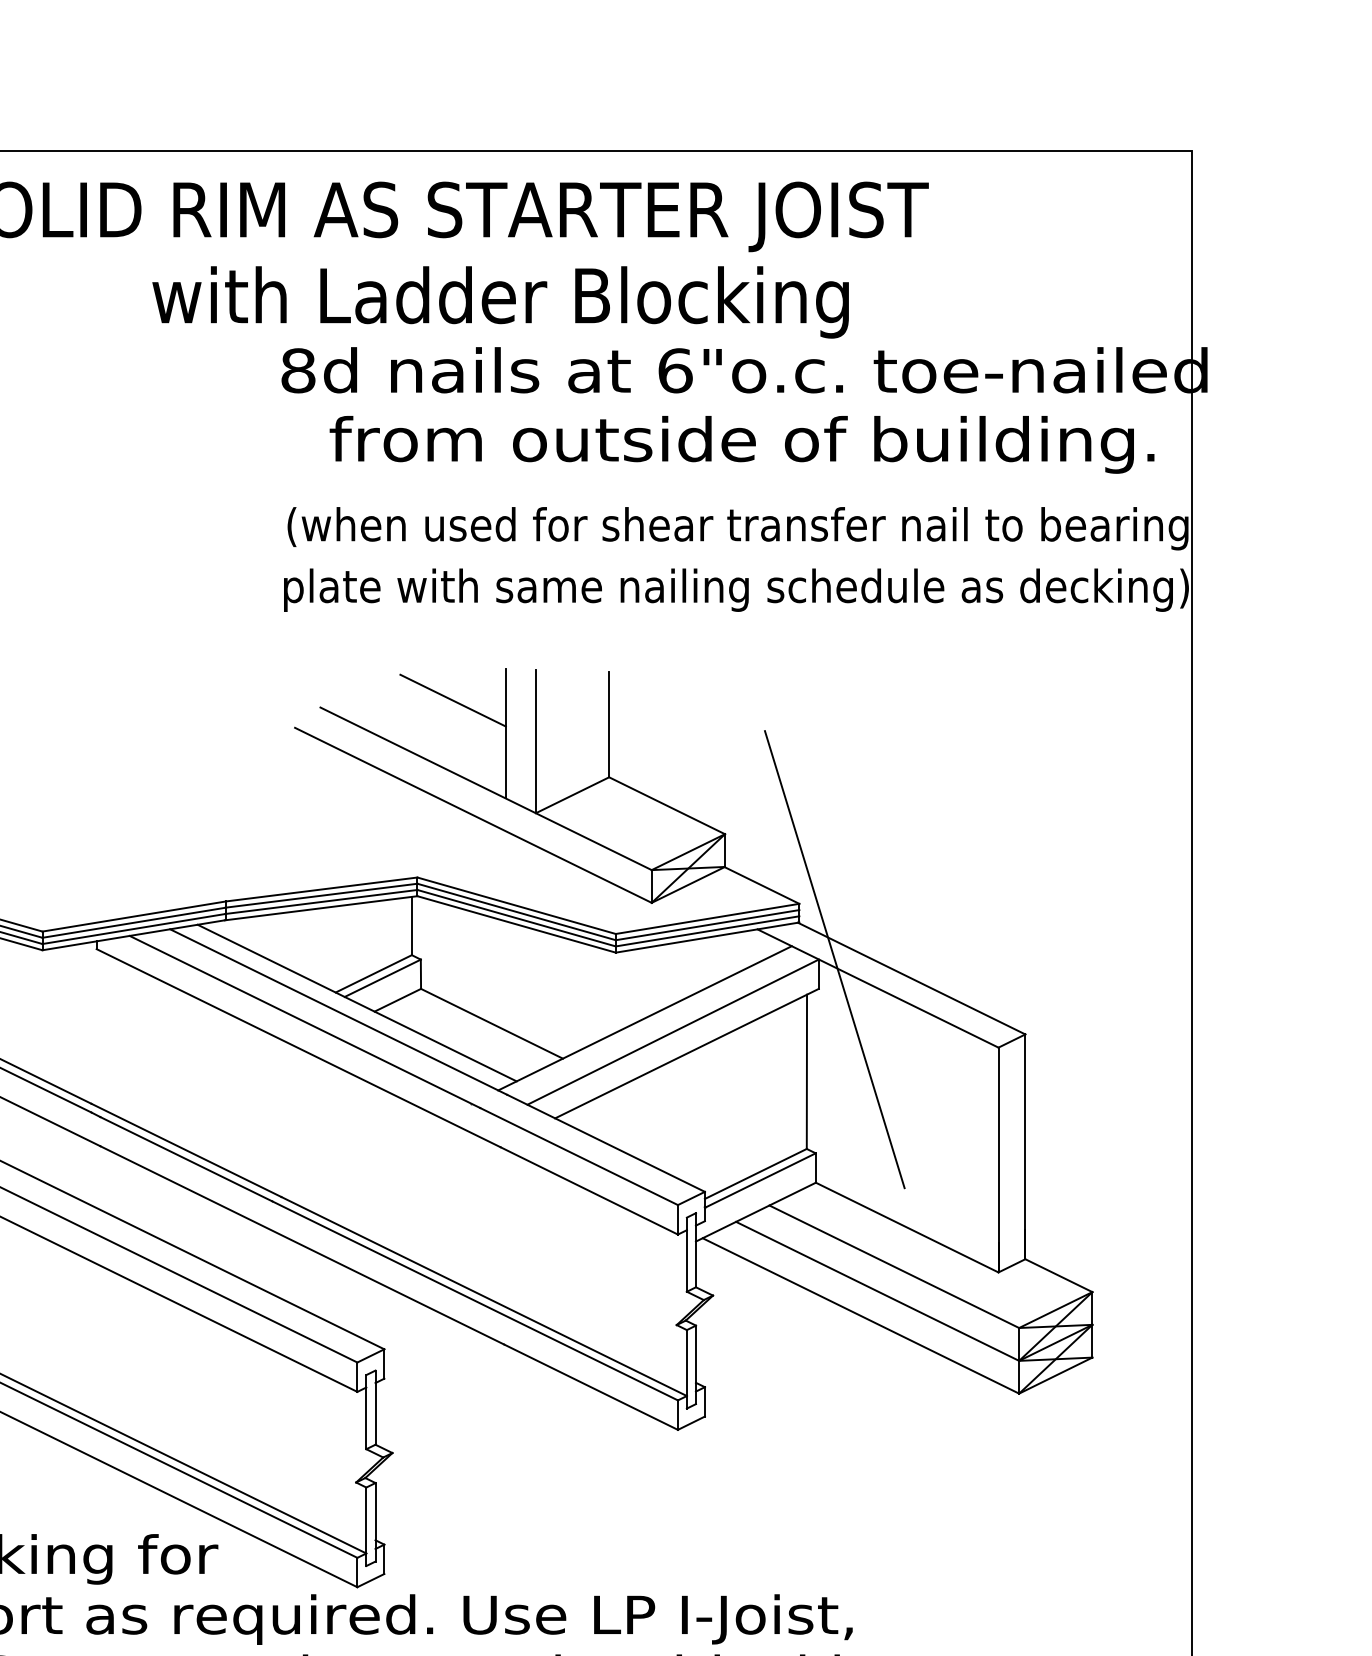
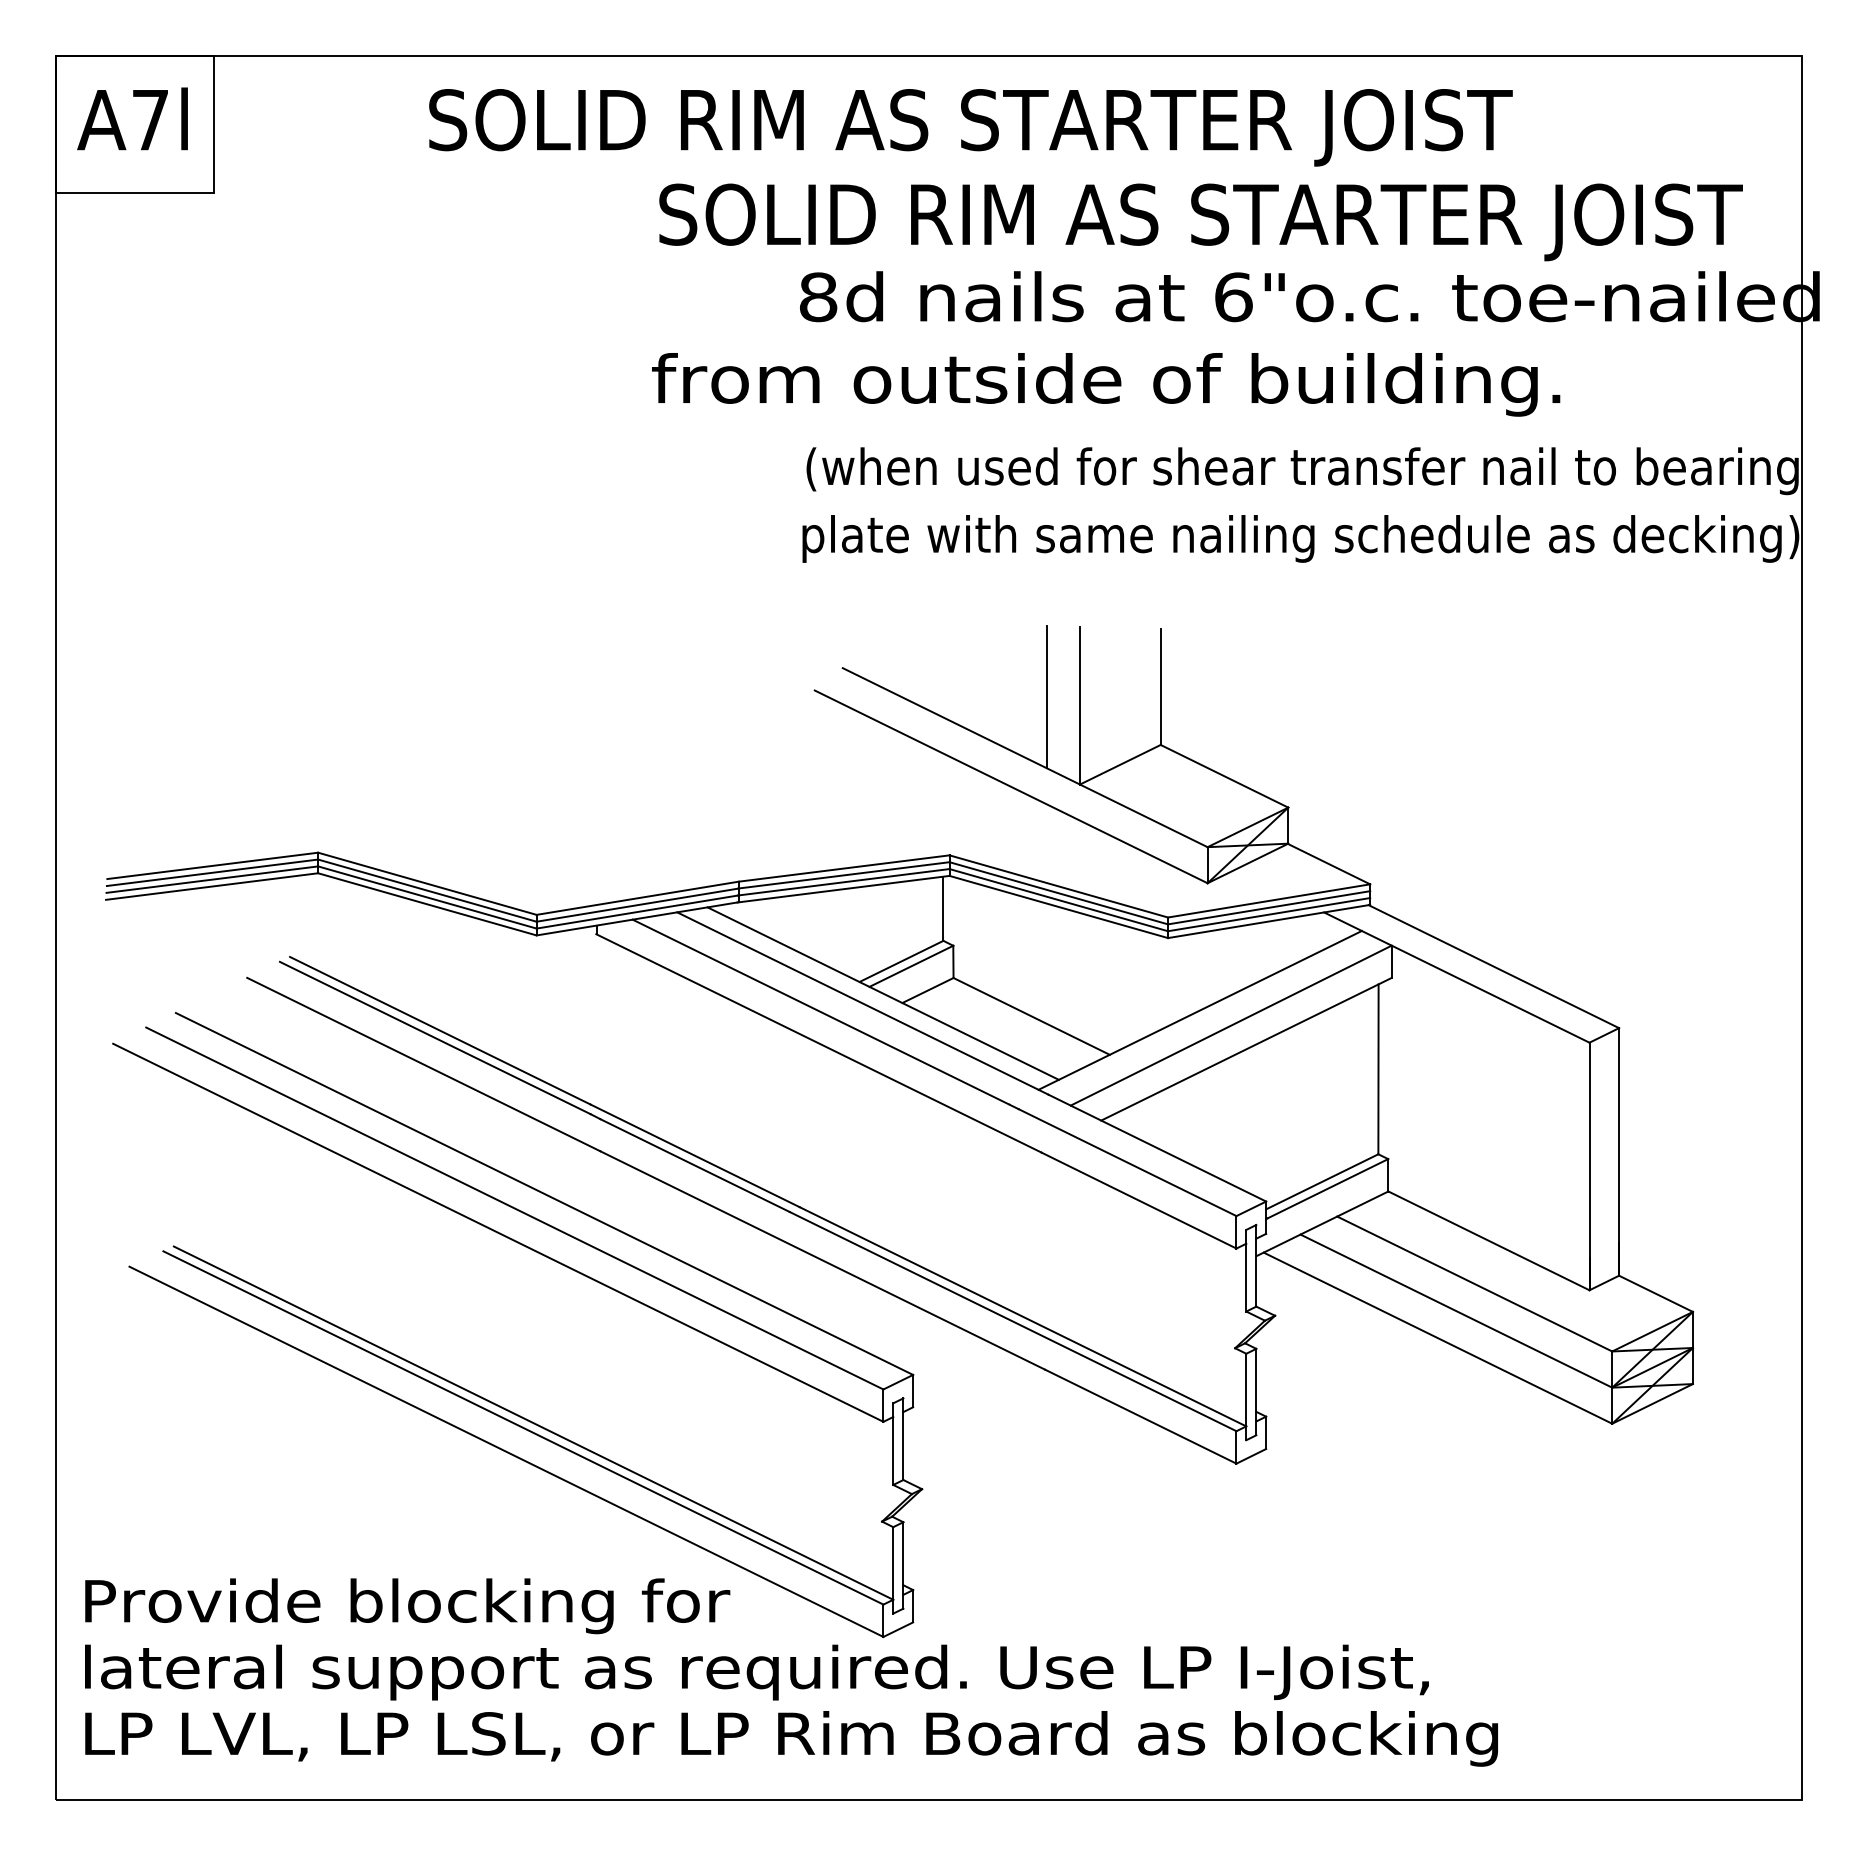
text: (644, 301) -> (1199, 221), with Ladder Blocking -> SOLID RIM AS STARTER JOIST
text: (742, 444) -> (1106, 384), moved
line: (452, 700) -> (988, 660), removed
line: (835, 959) -> (1409, 945), removed

